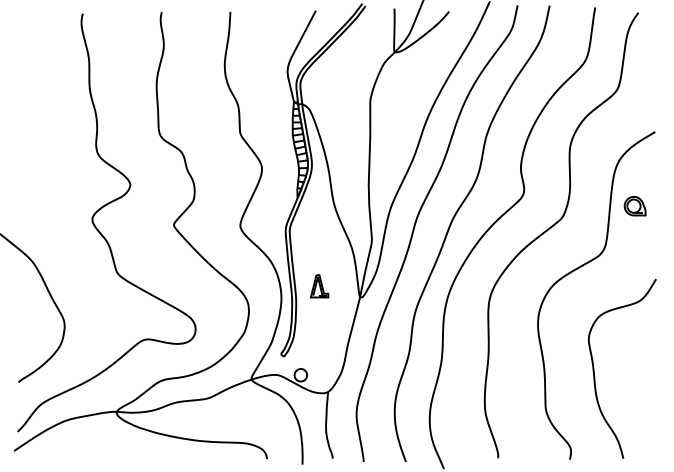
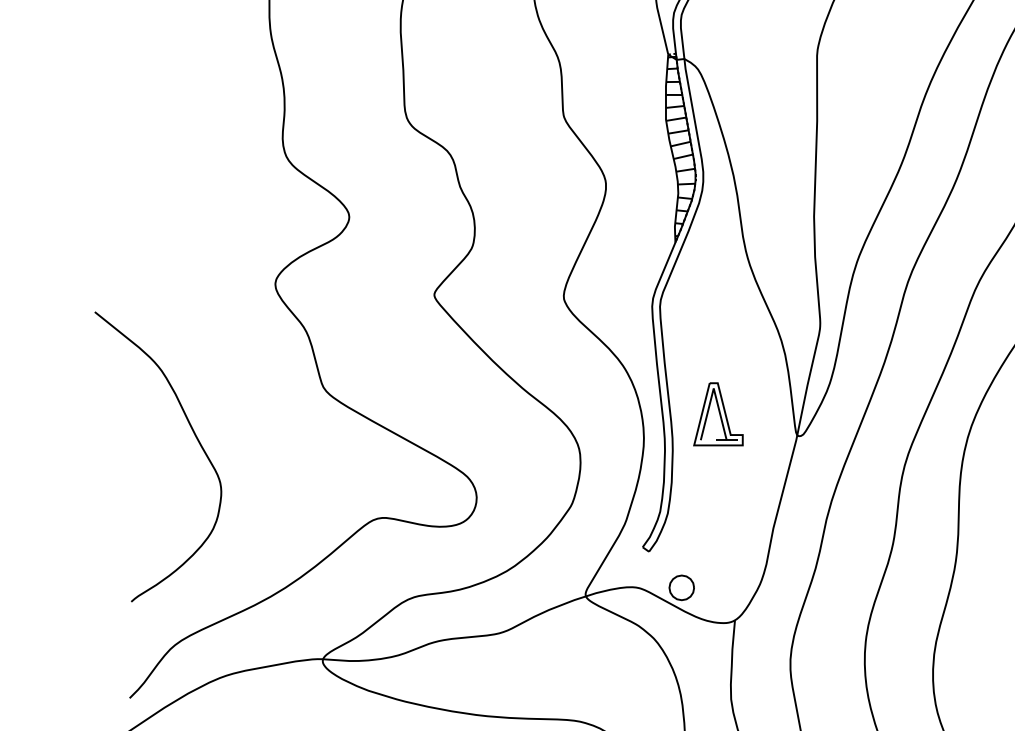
part: (319, 286) -> (718, 414), size x1.43

